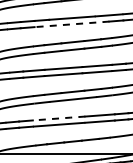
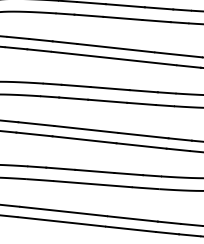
line: (71, 24) -> (113, 58), dashed -> solid
line: (59, 118) -> (64, 211), dashed -> solid

